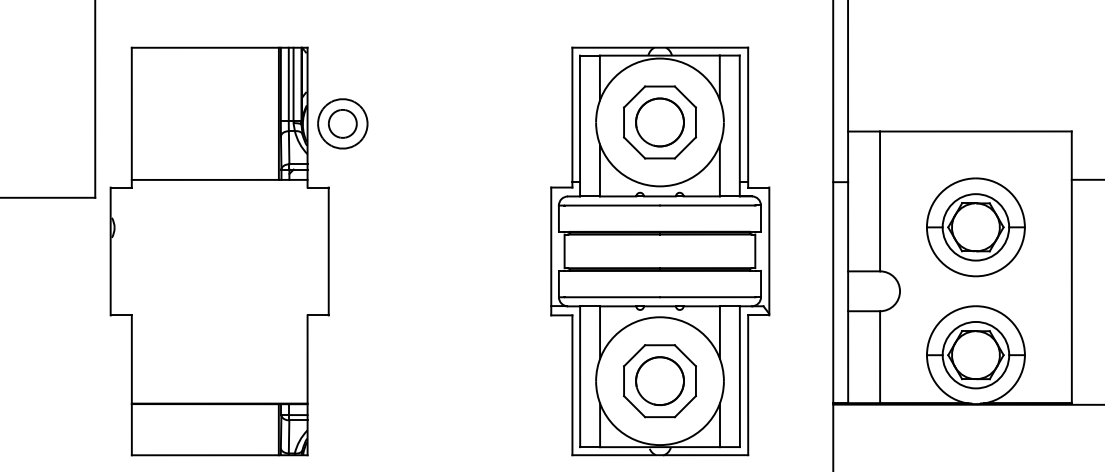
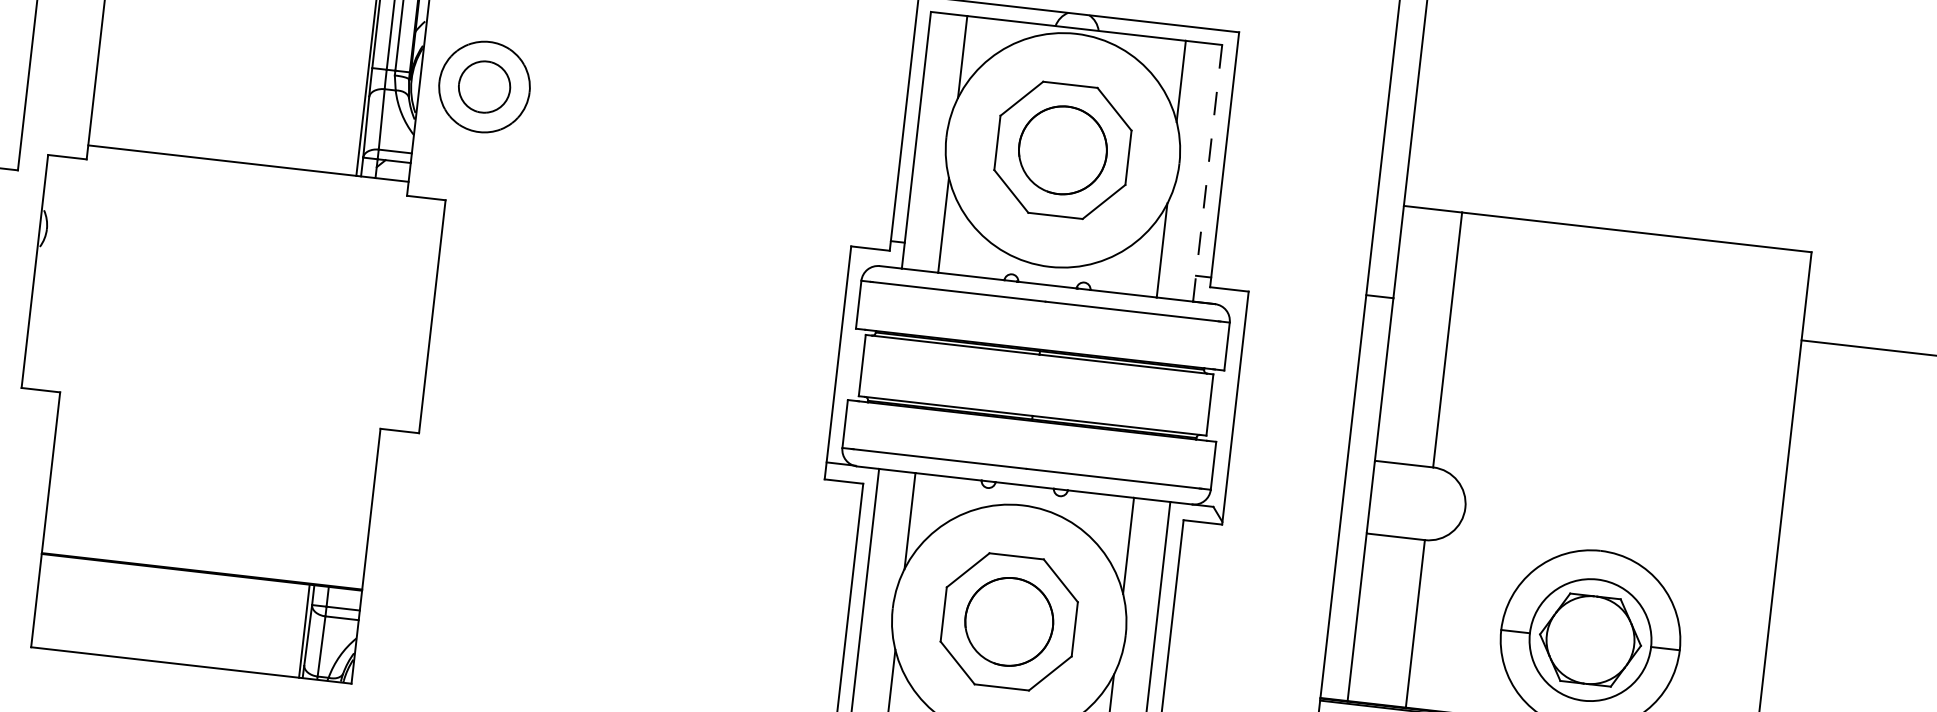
line: (739, 125) -> (1207, 172), solid -> dashed
part: (975, 227) -> (1616, 407), removed

